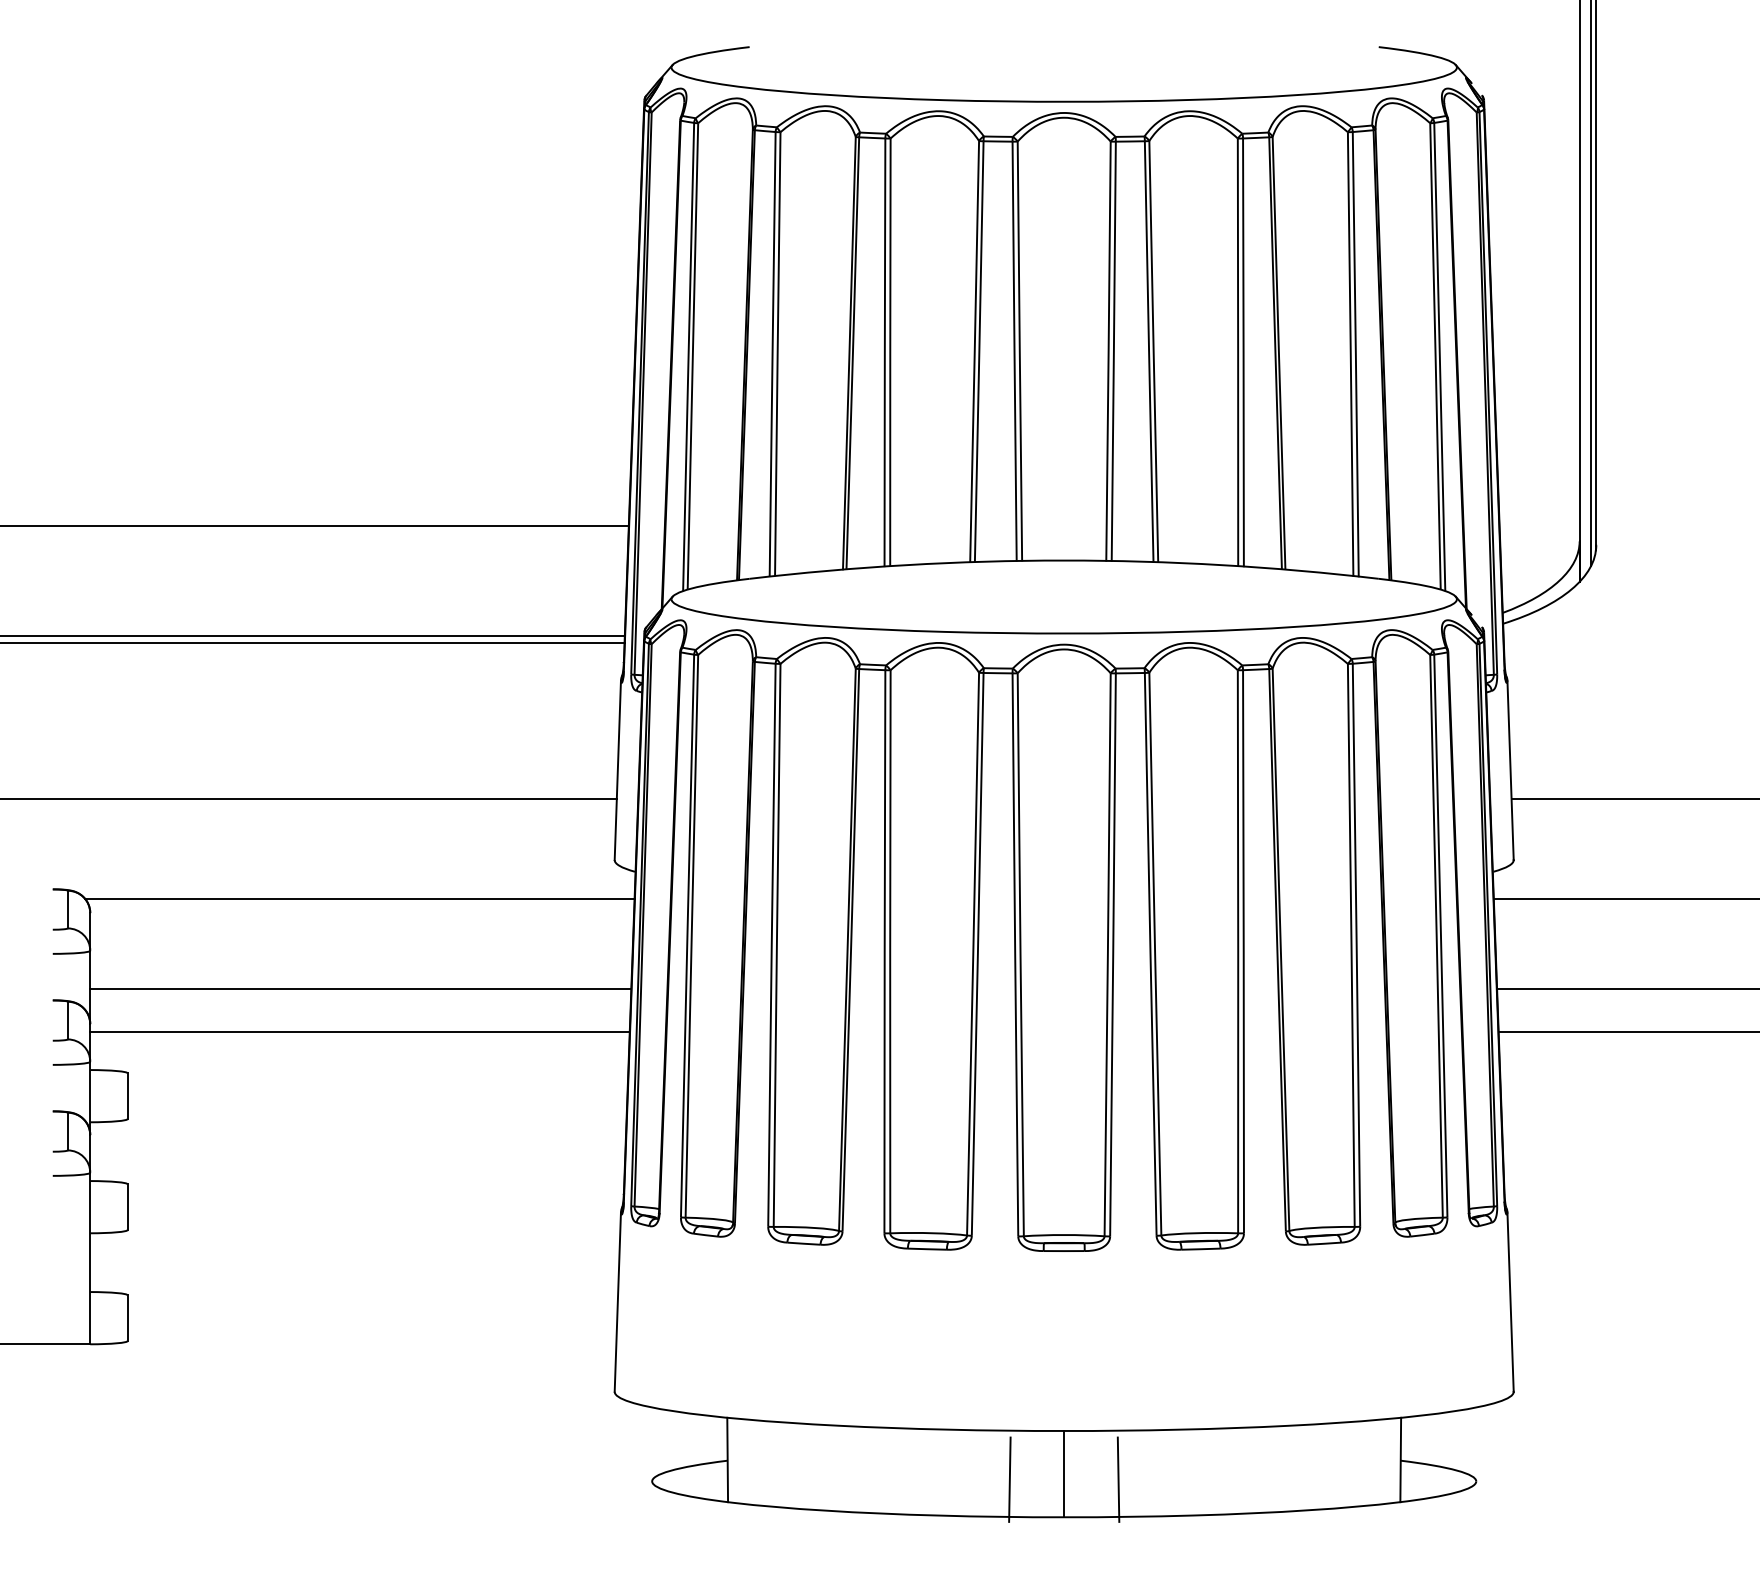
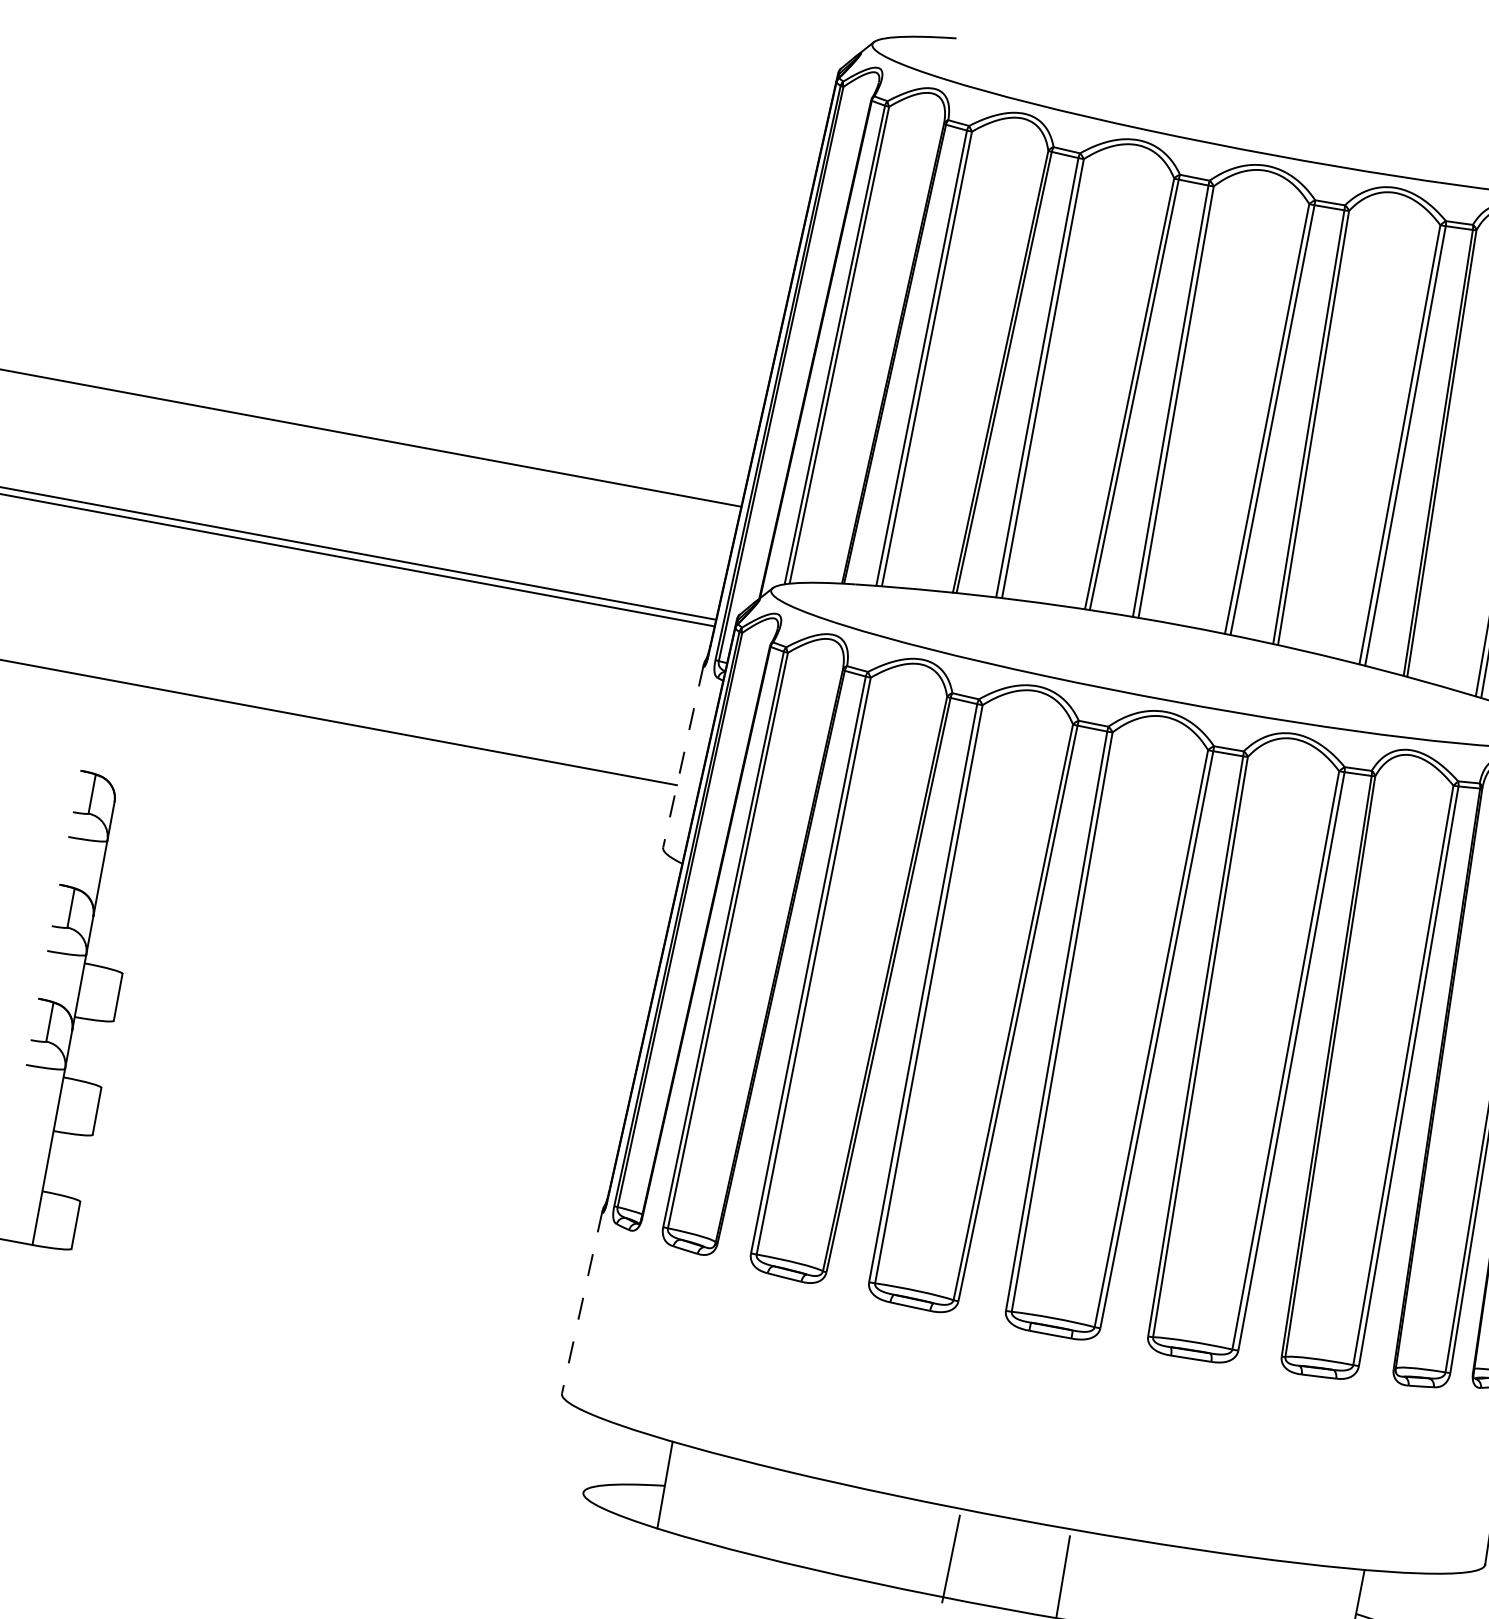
line: (617, 770) -> (683, 756), solid -> dashed
line: (359, 898) -> (393, 838), removed
line: (360, 988) -> (377, 931), removed
line: (359, 1031) -> (368, 975), removed
line: (617, 1302) -> (581, 1302), solid -> dashed
line: (1064, 1474) -> (1008, 1564), removed

